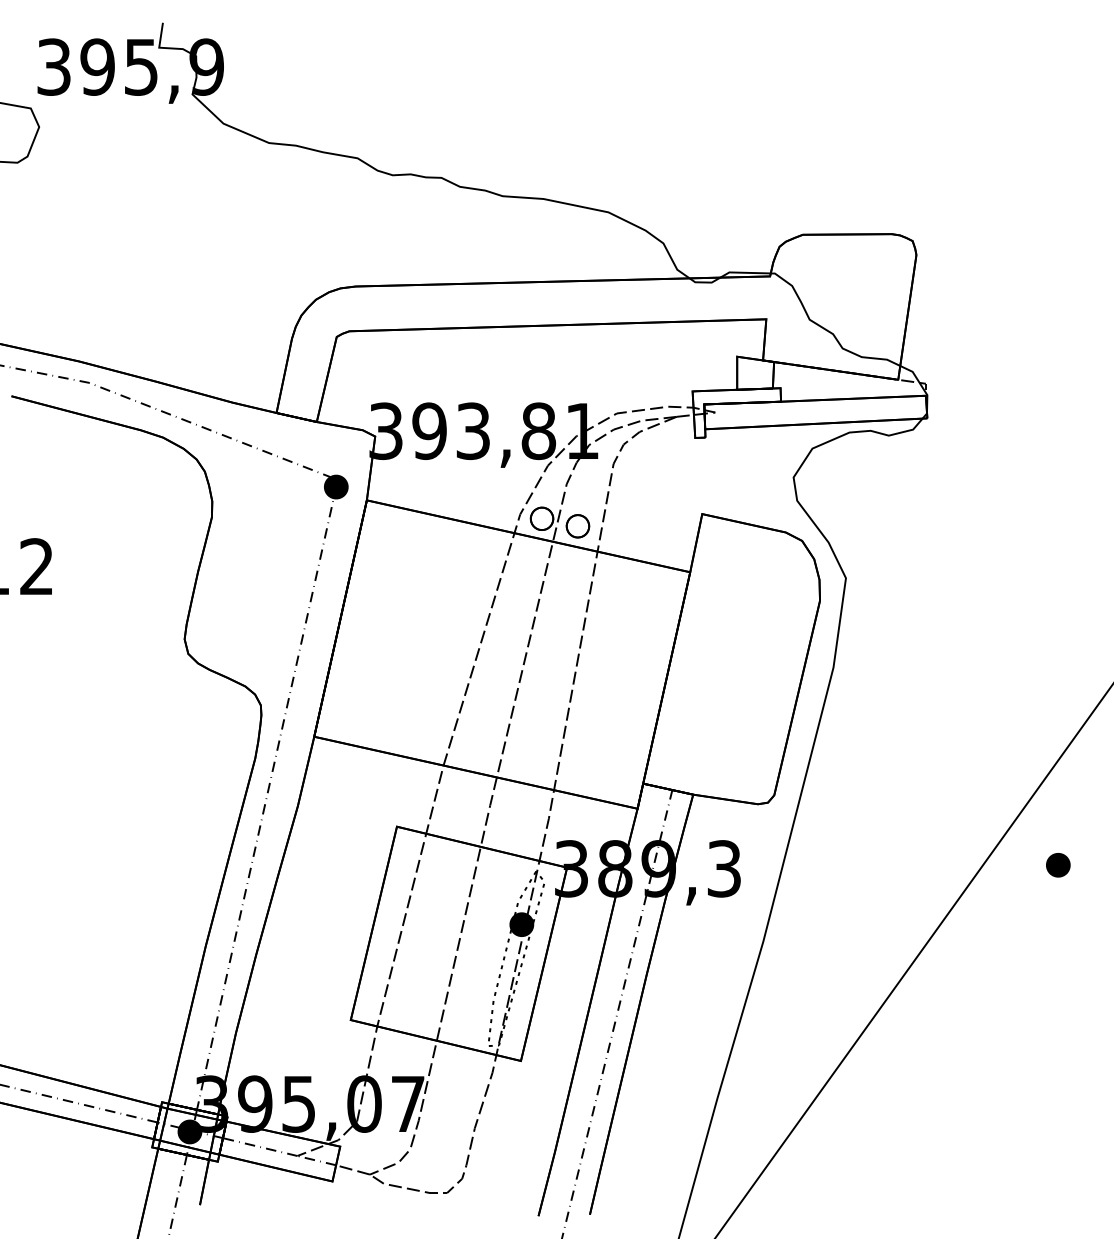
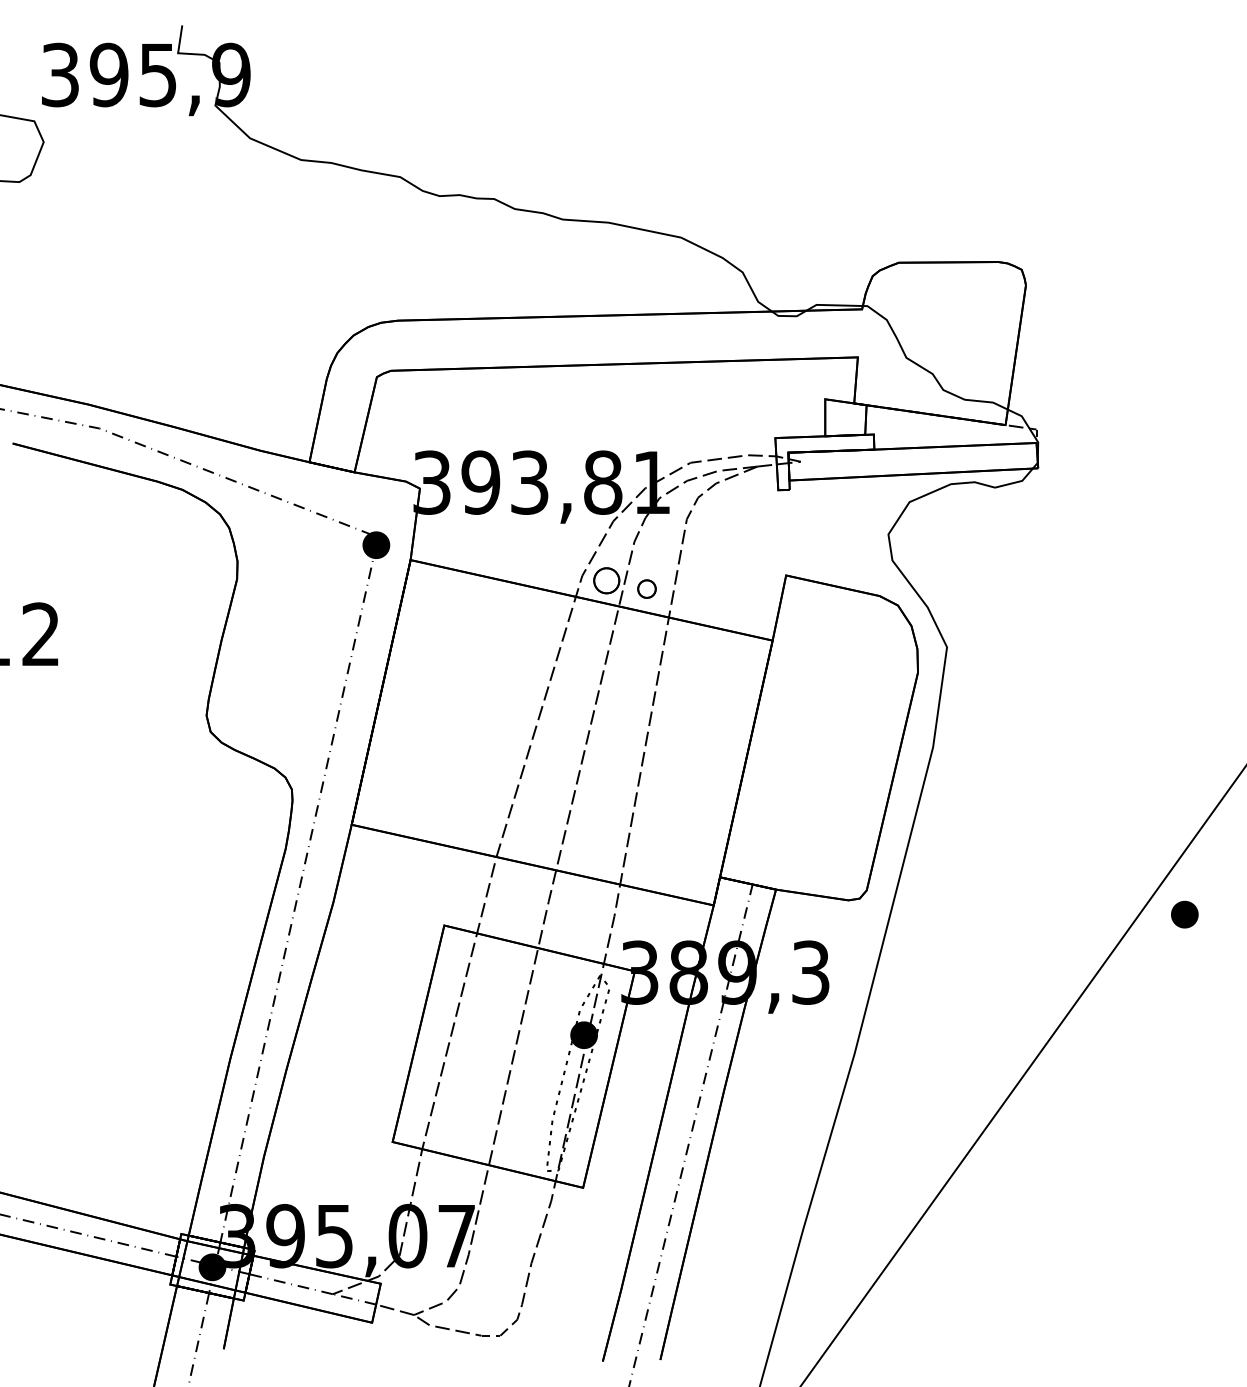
part: (577, 525) -> (646, 588), size x0.7
part: (1058, 865) -> (1184, 914), moved

